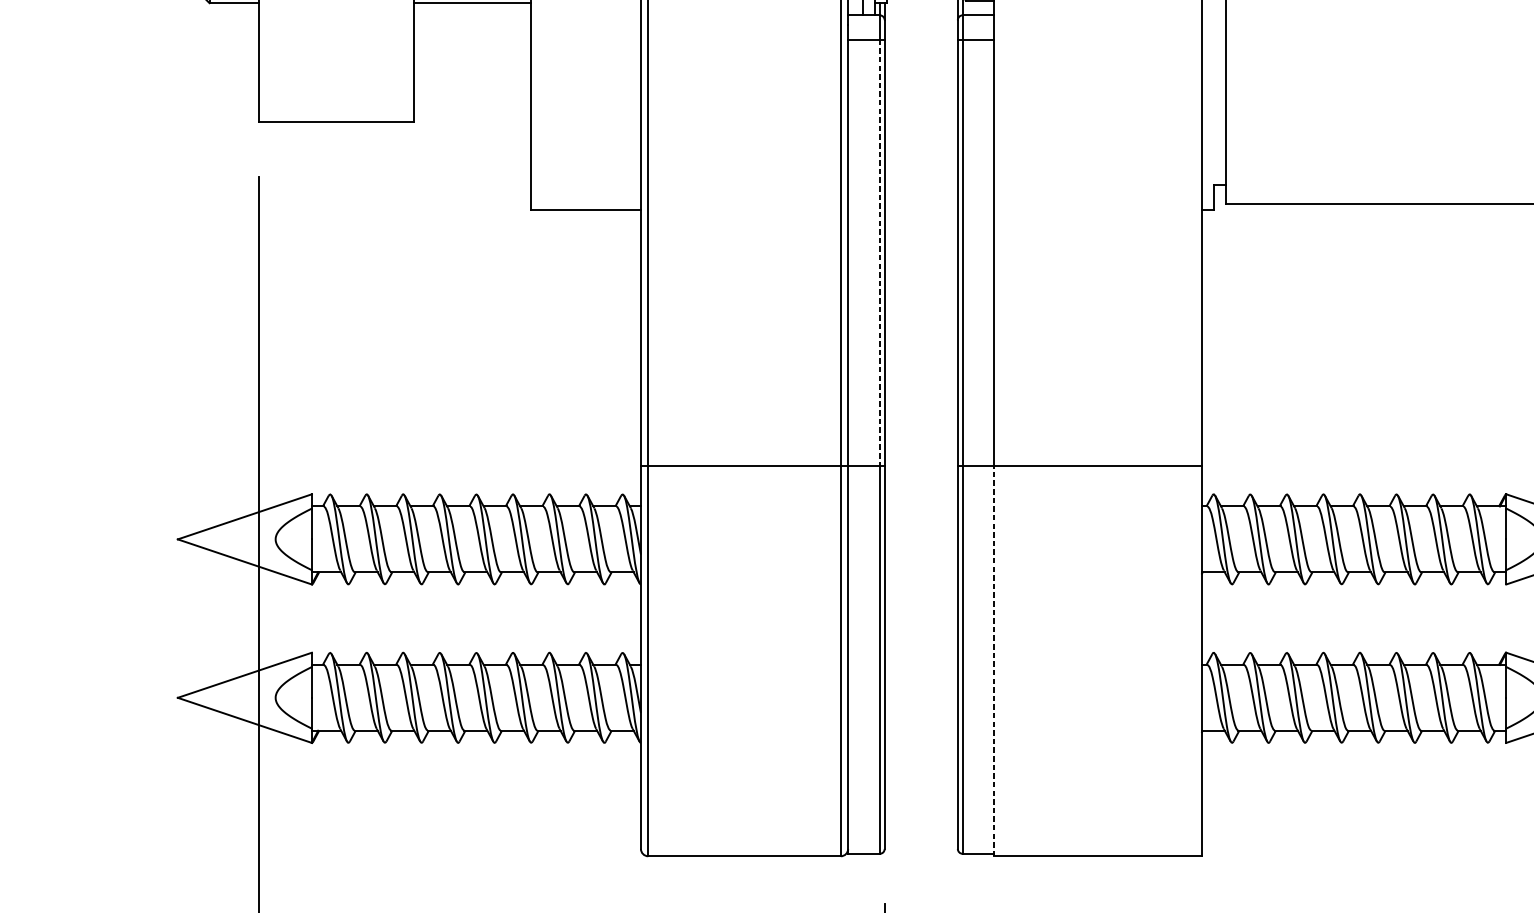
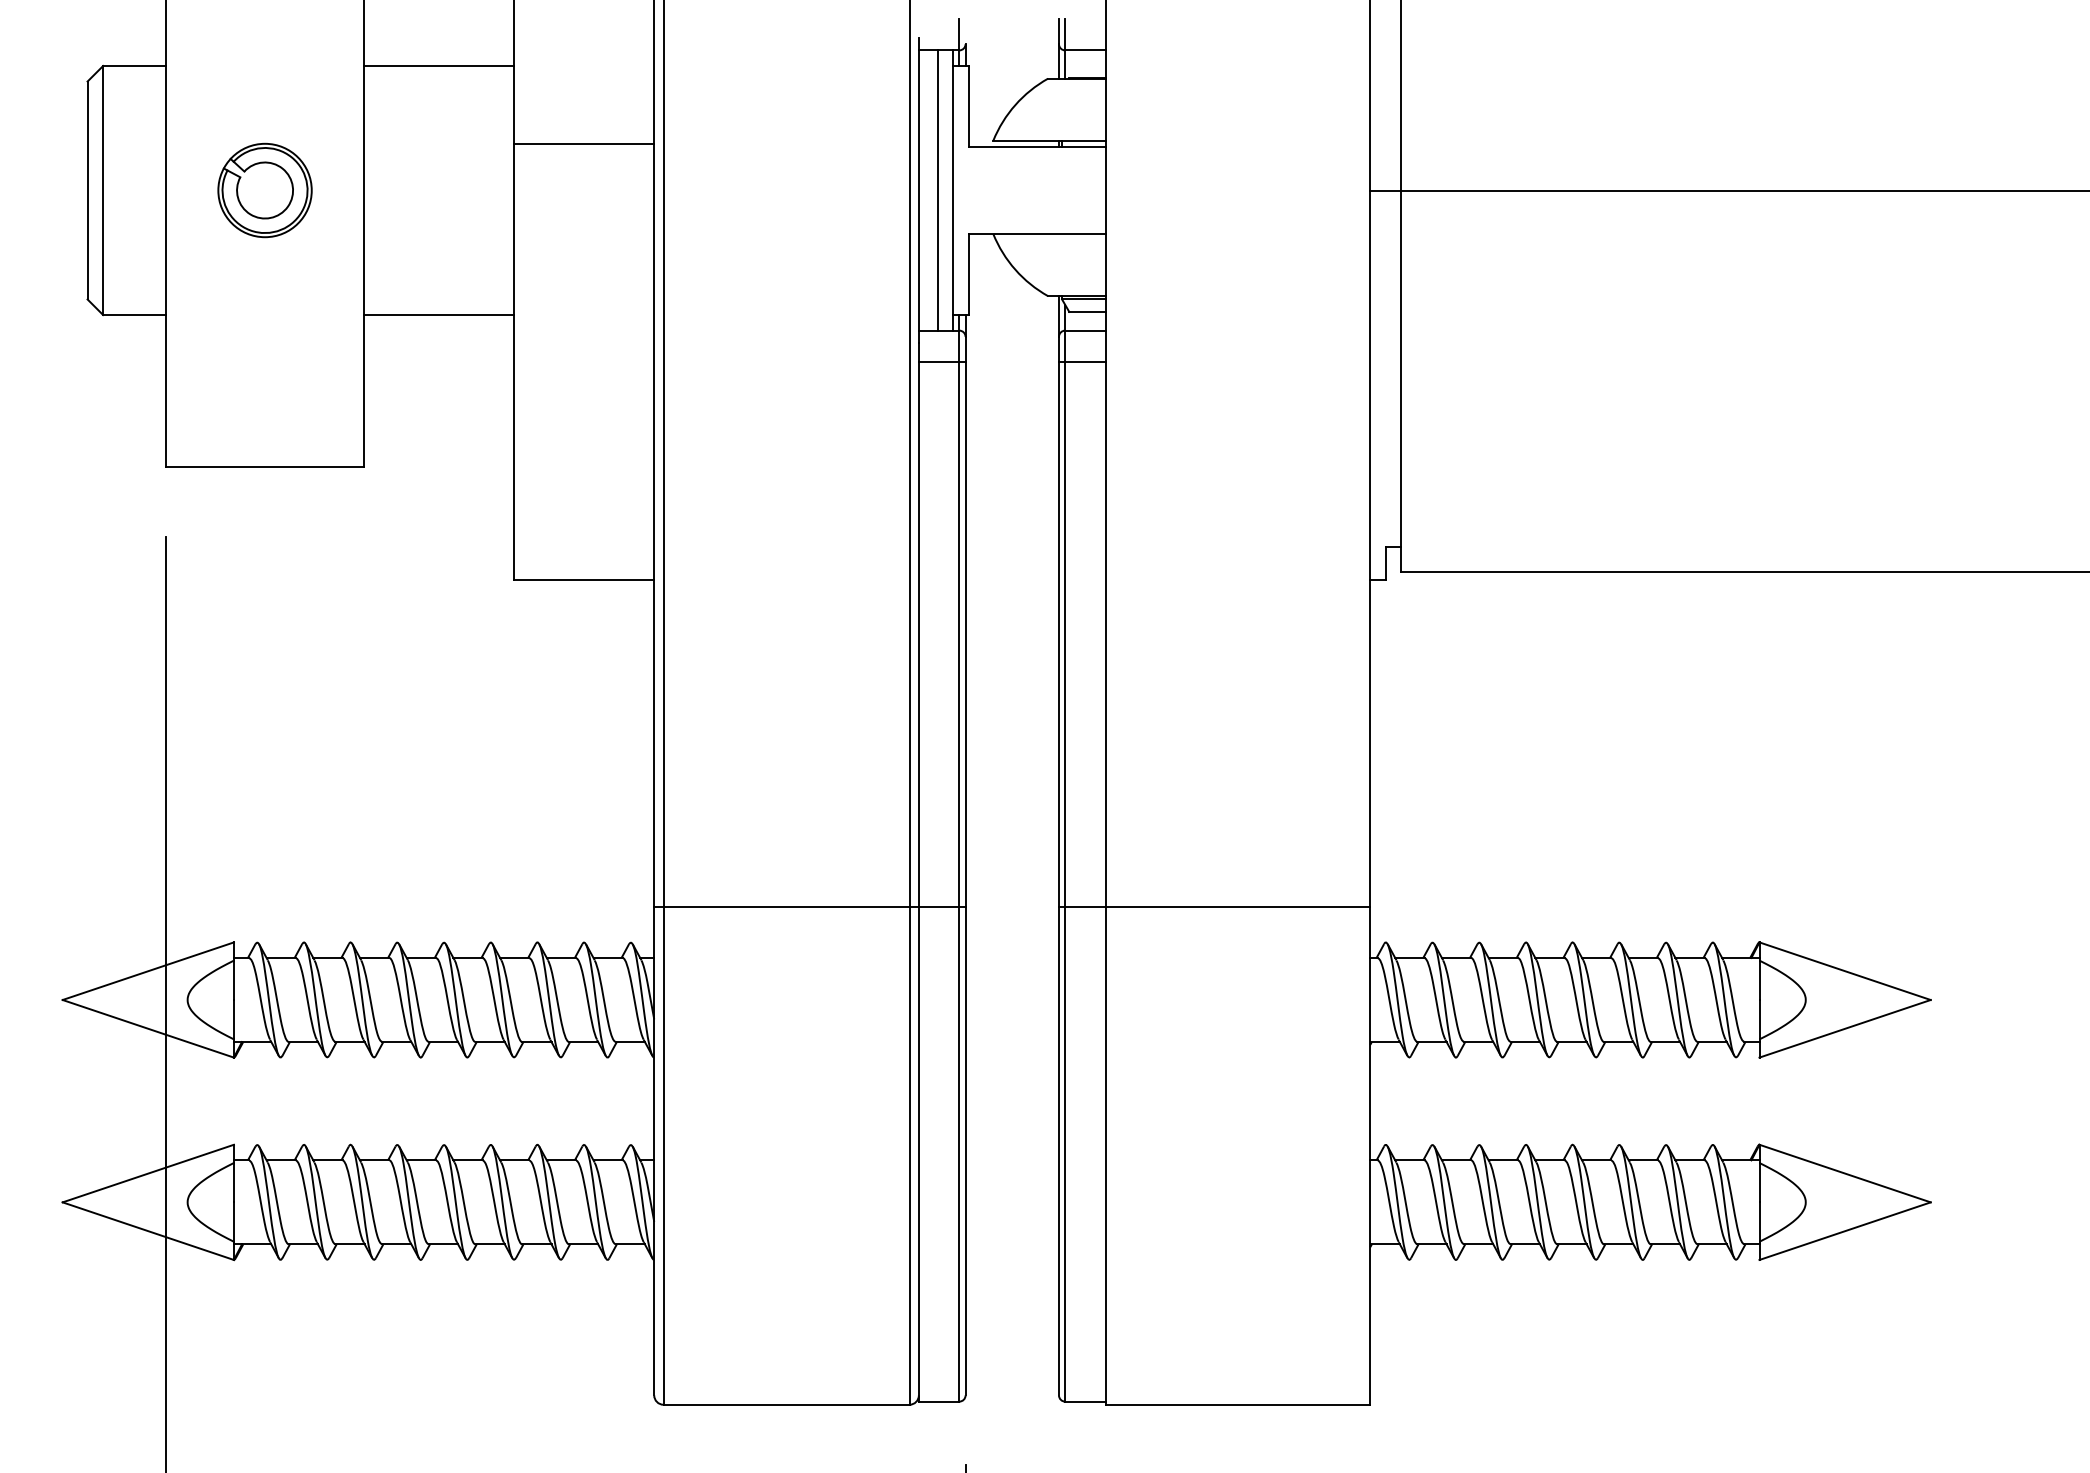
line: (879, 253) -> (959, 634), dashed -> solid
line: (994, 661) -> (1105, 1155), dashed -> solid

